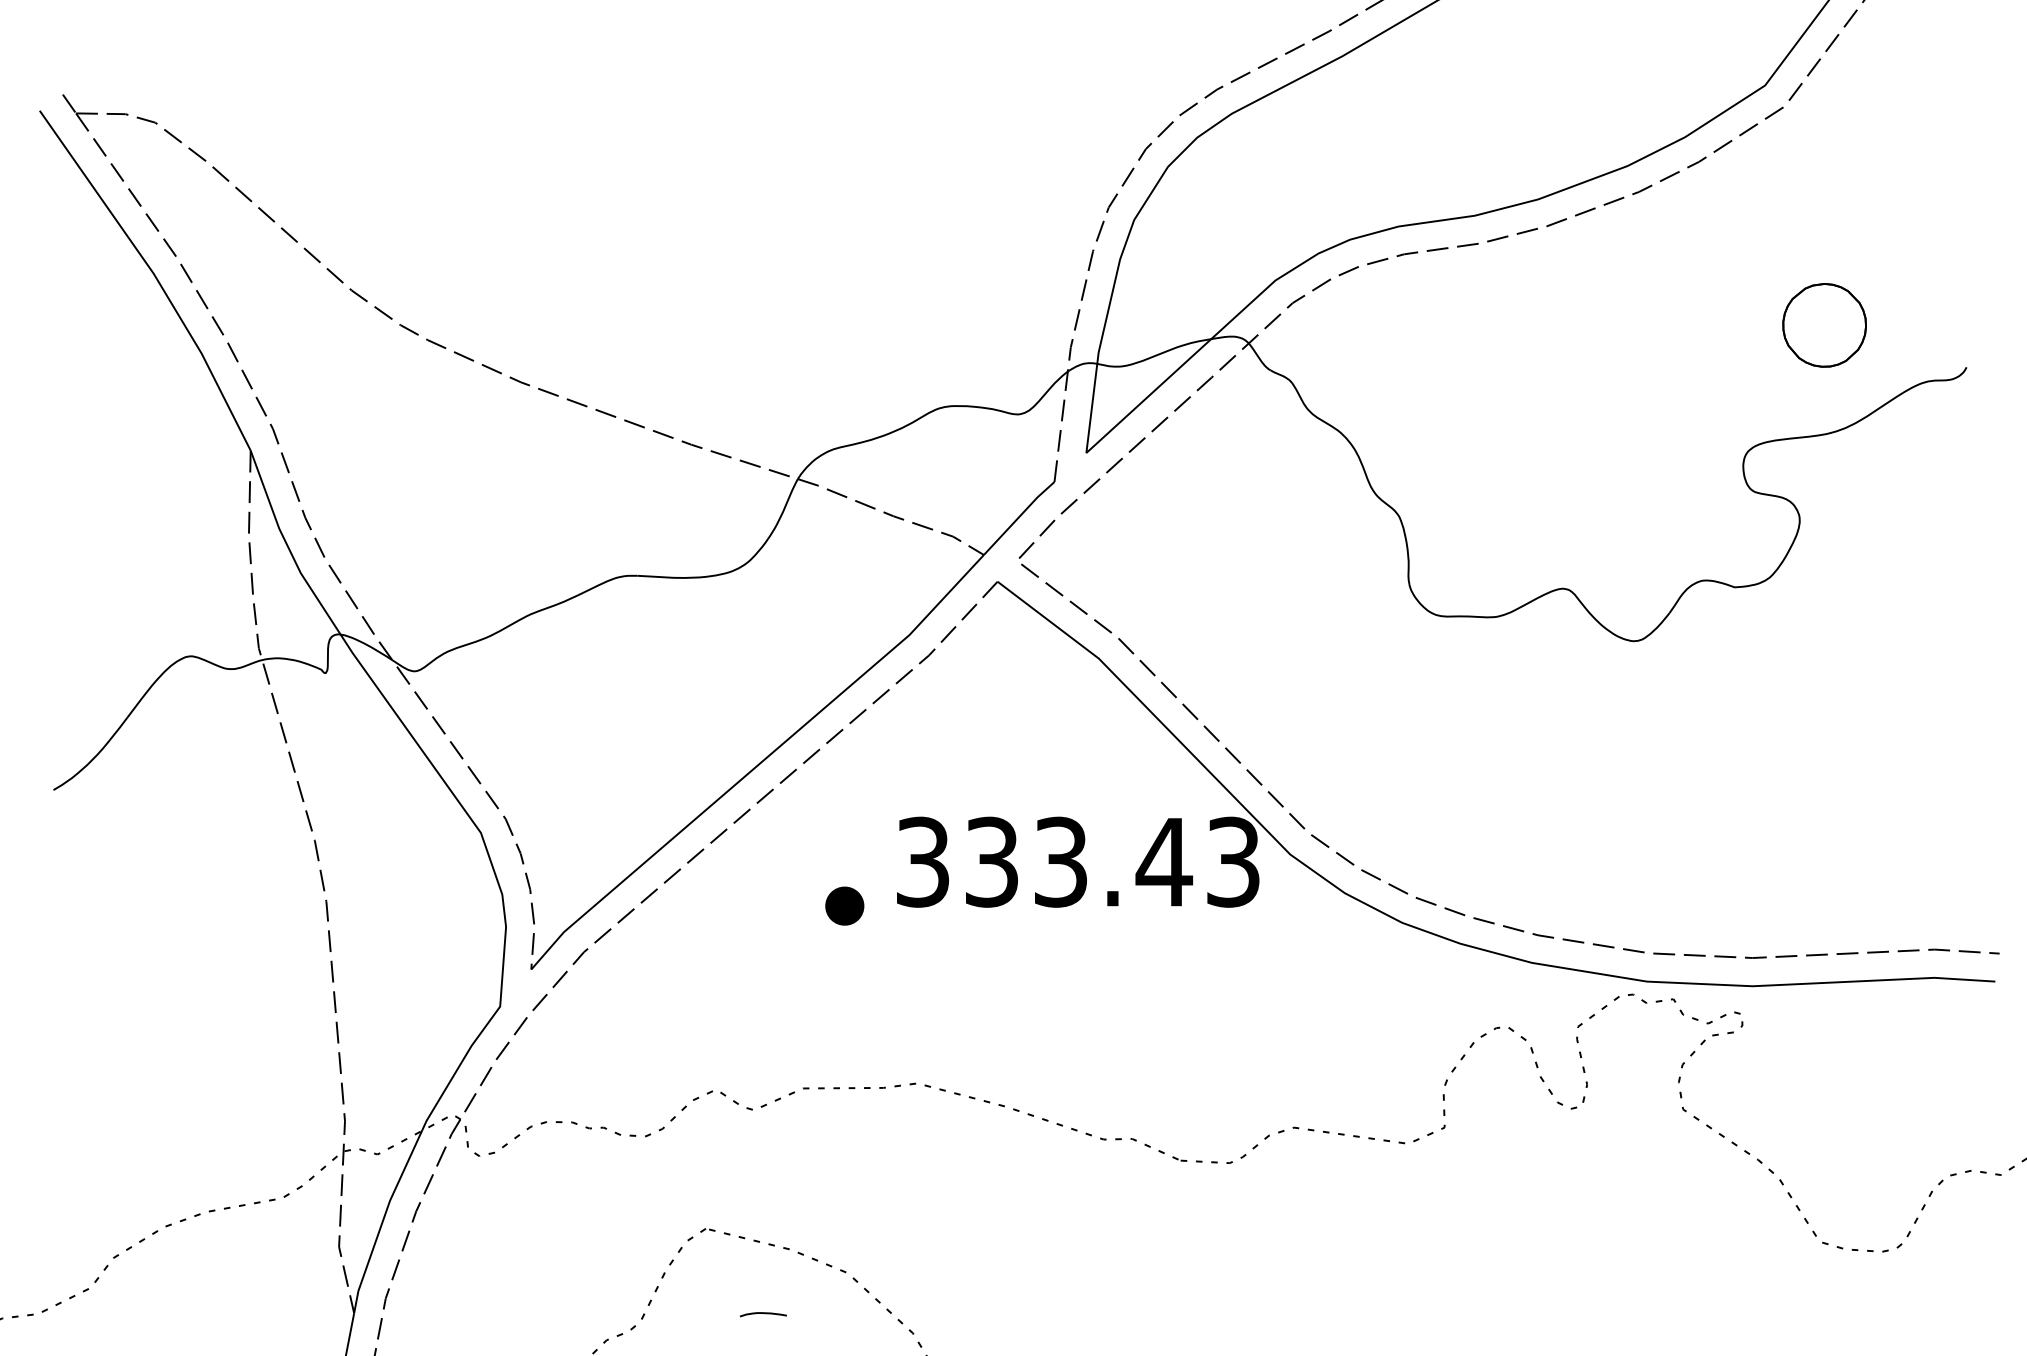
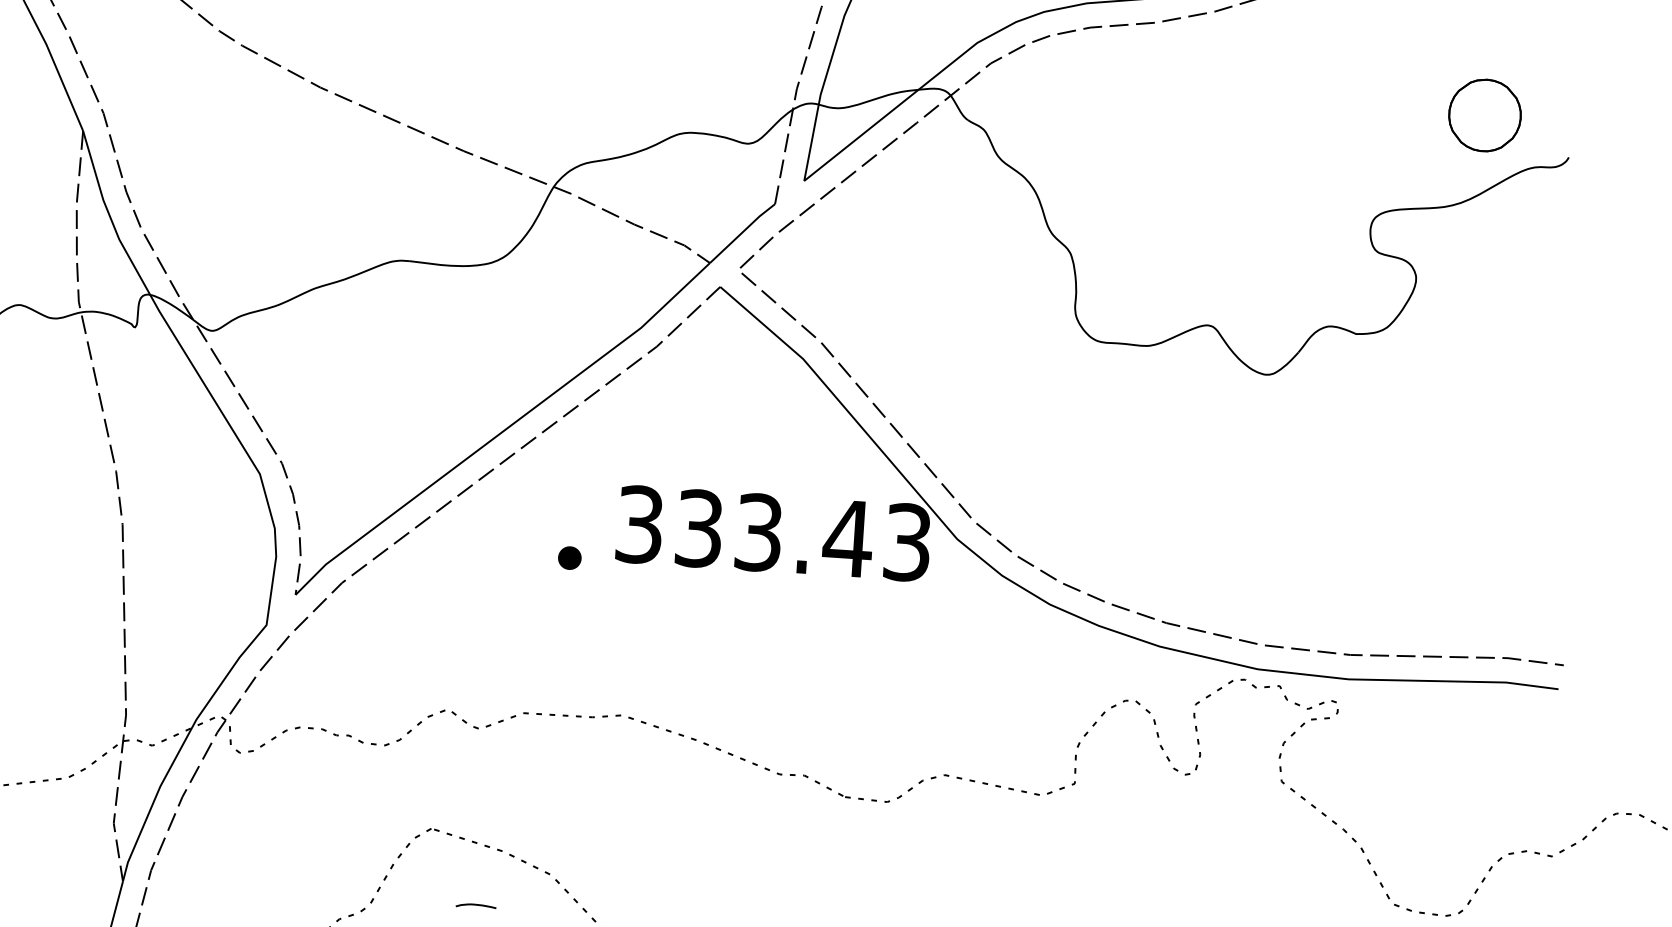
part: (1824, 325) -> (1484, 115), moved
part: (844, 905) -> (569, 557), size x0.7

